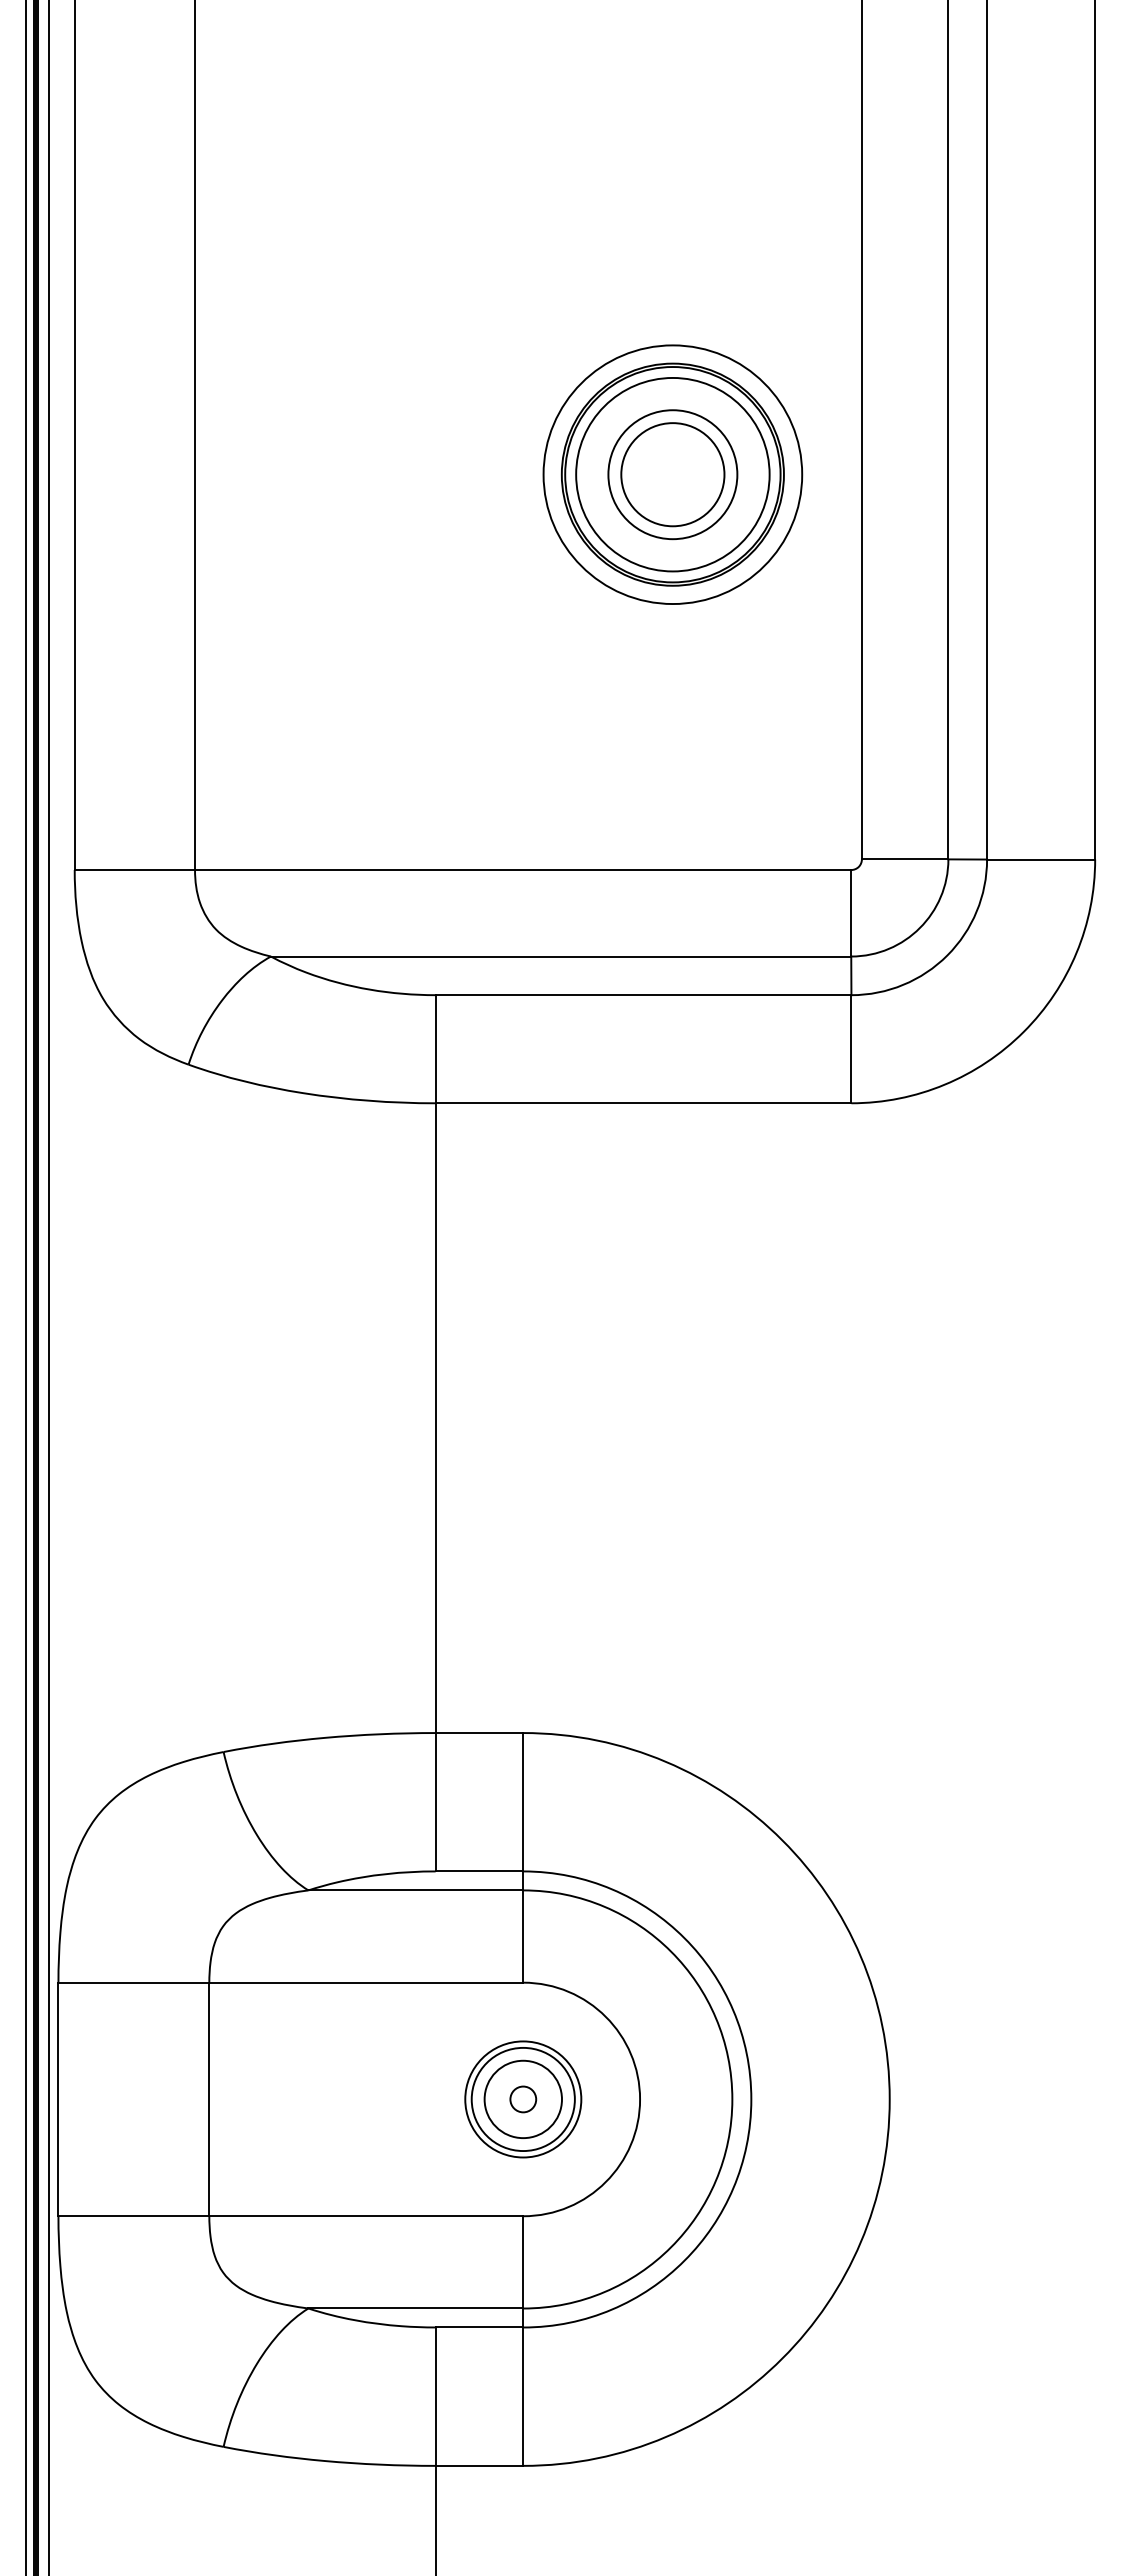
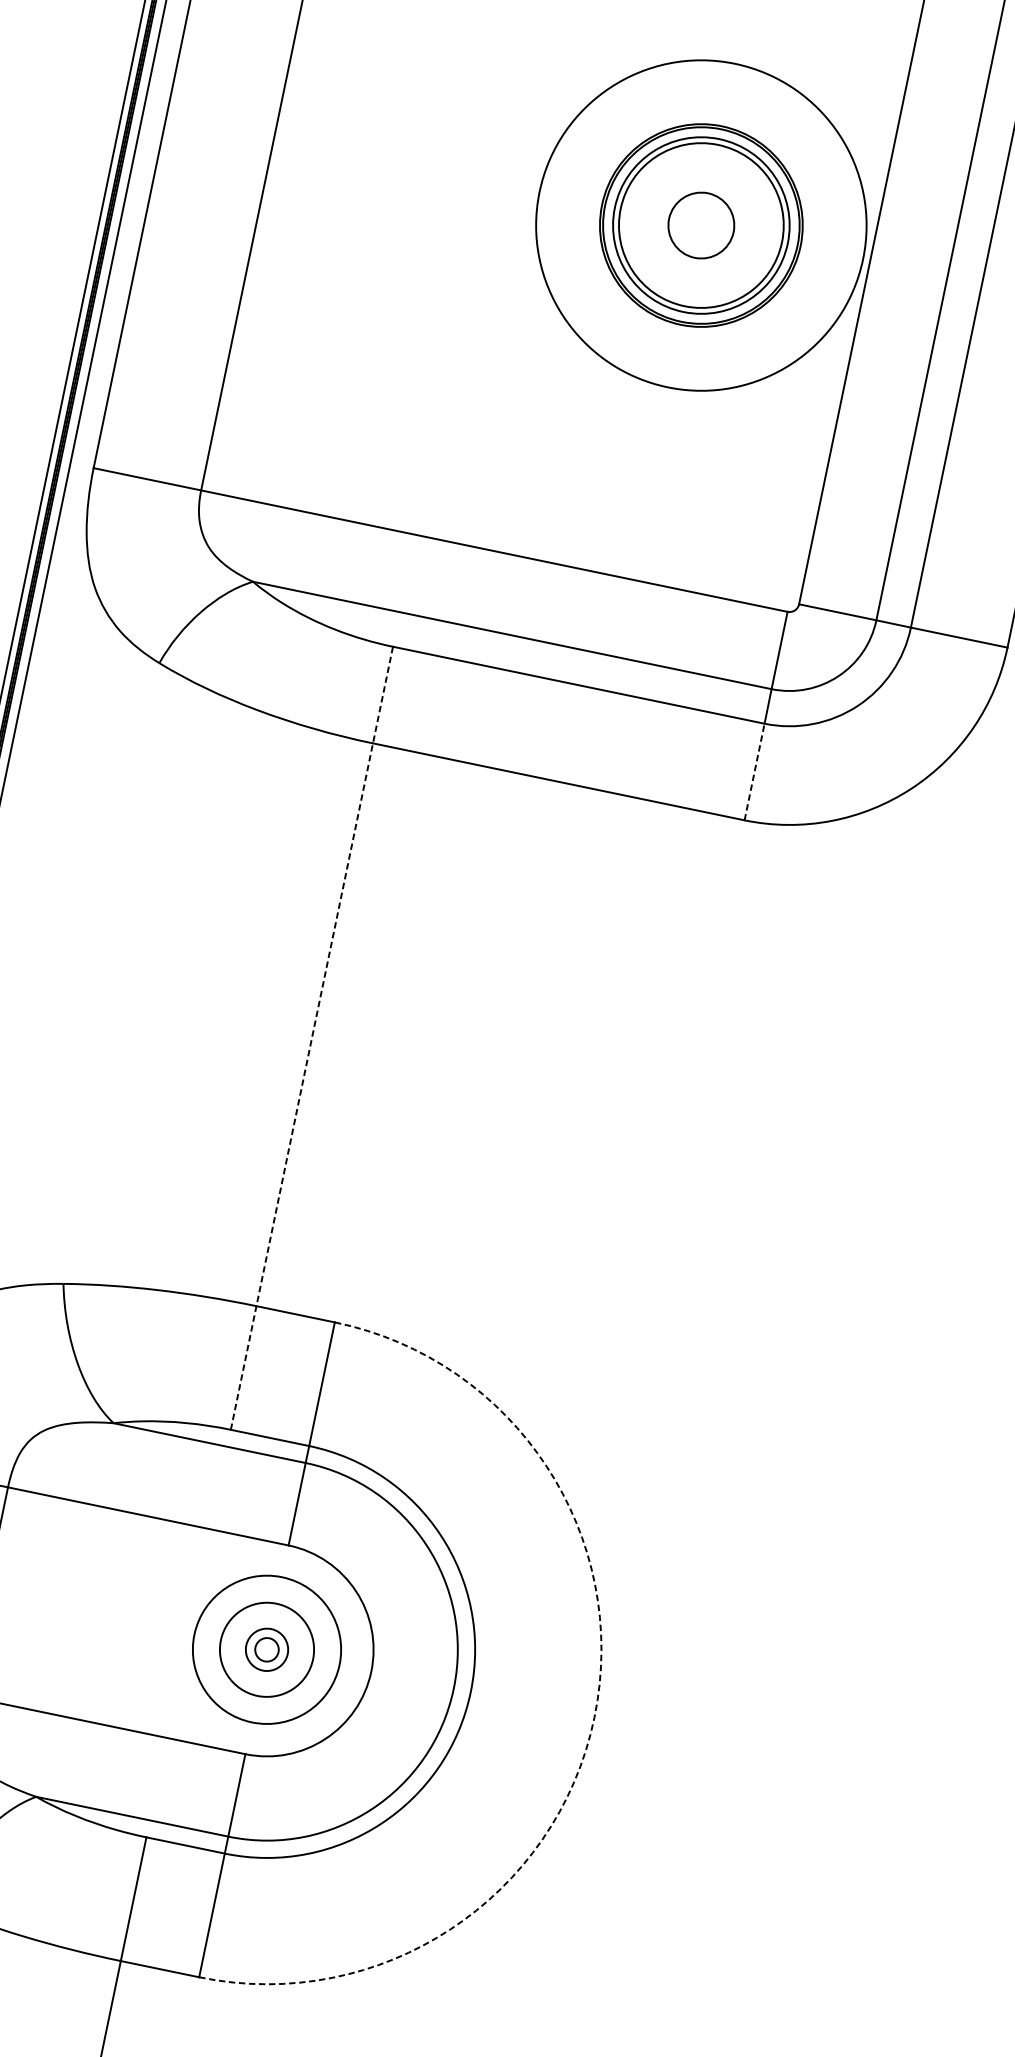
circle: (672, 474) -> (701, 225), size x0.7
circle: (672, 474) -> (701, 225), size x1.4
circle: (672, 474) -> (701, 225), size x1.4
line: (851, 1048) -> (754, 771), solid -> dashed
line: (435, 1432) -> (311, 1037), solid -> dashed
circle: (522, 2099) -> (266, 1649), size x0.6
circle: (523, 2099) -> (267, 1649), size x1.4
arc: (889, 2099) -> (594, 1717), solid -> dashed

